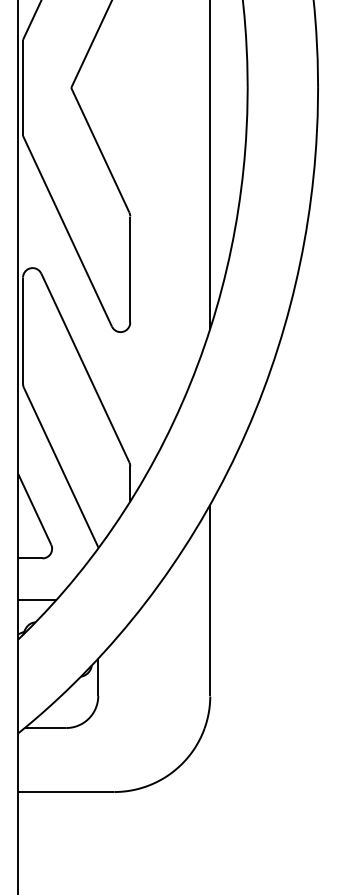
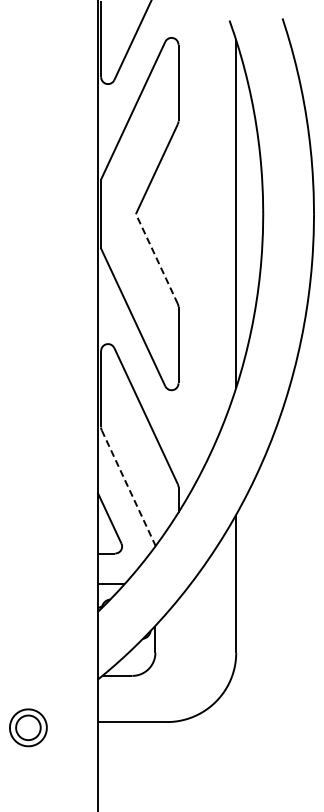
line: (99, 150) -> (156, 259), solid -> dashed
line: (60, 468) -> (128, 488), solid -> dashed

